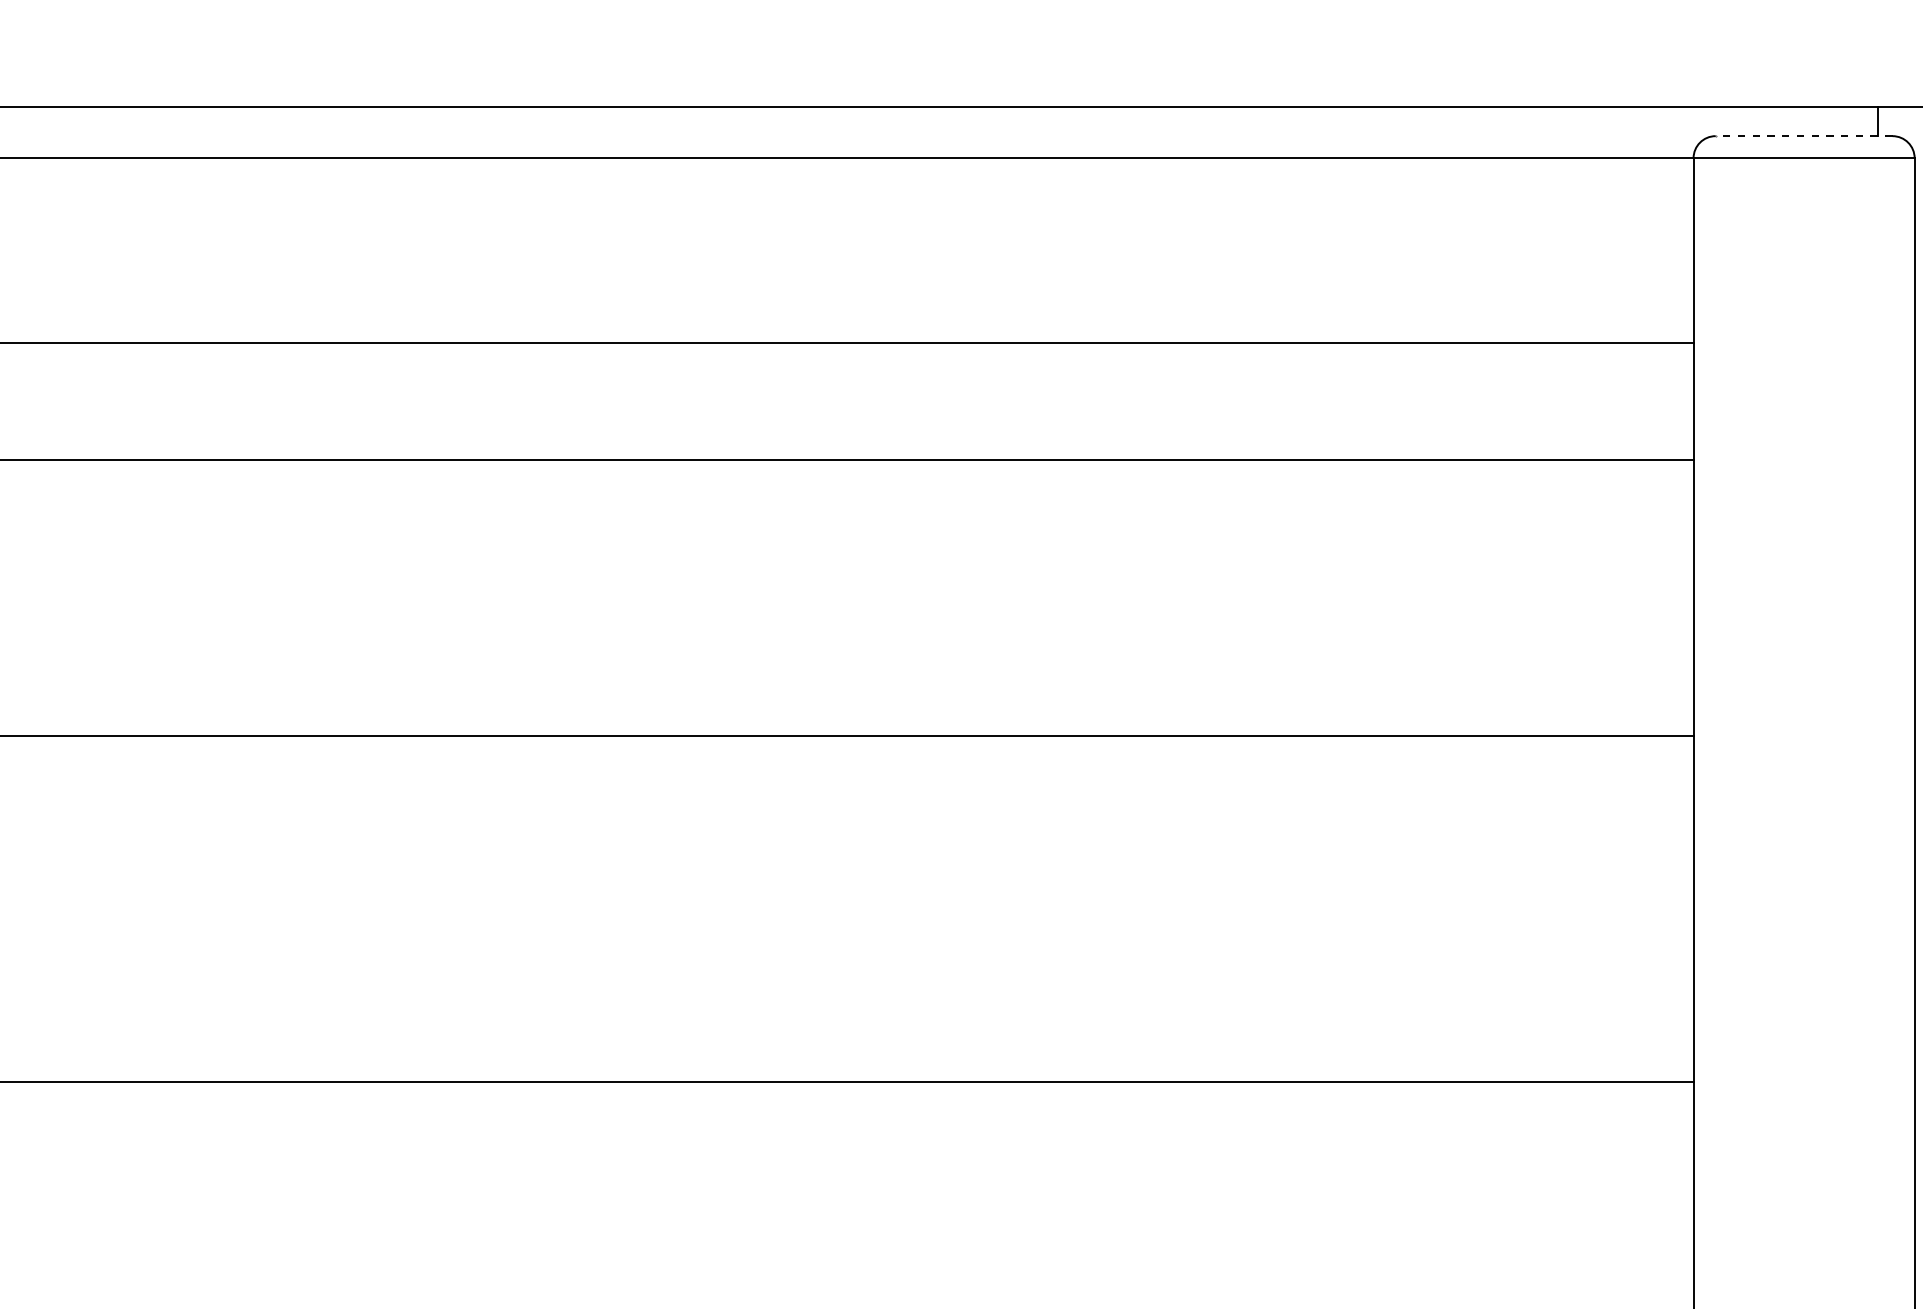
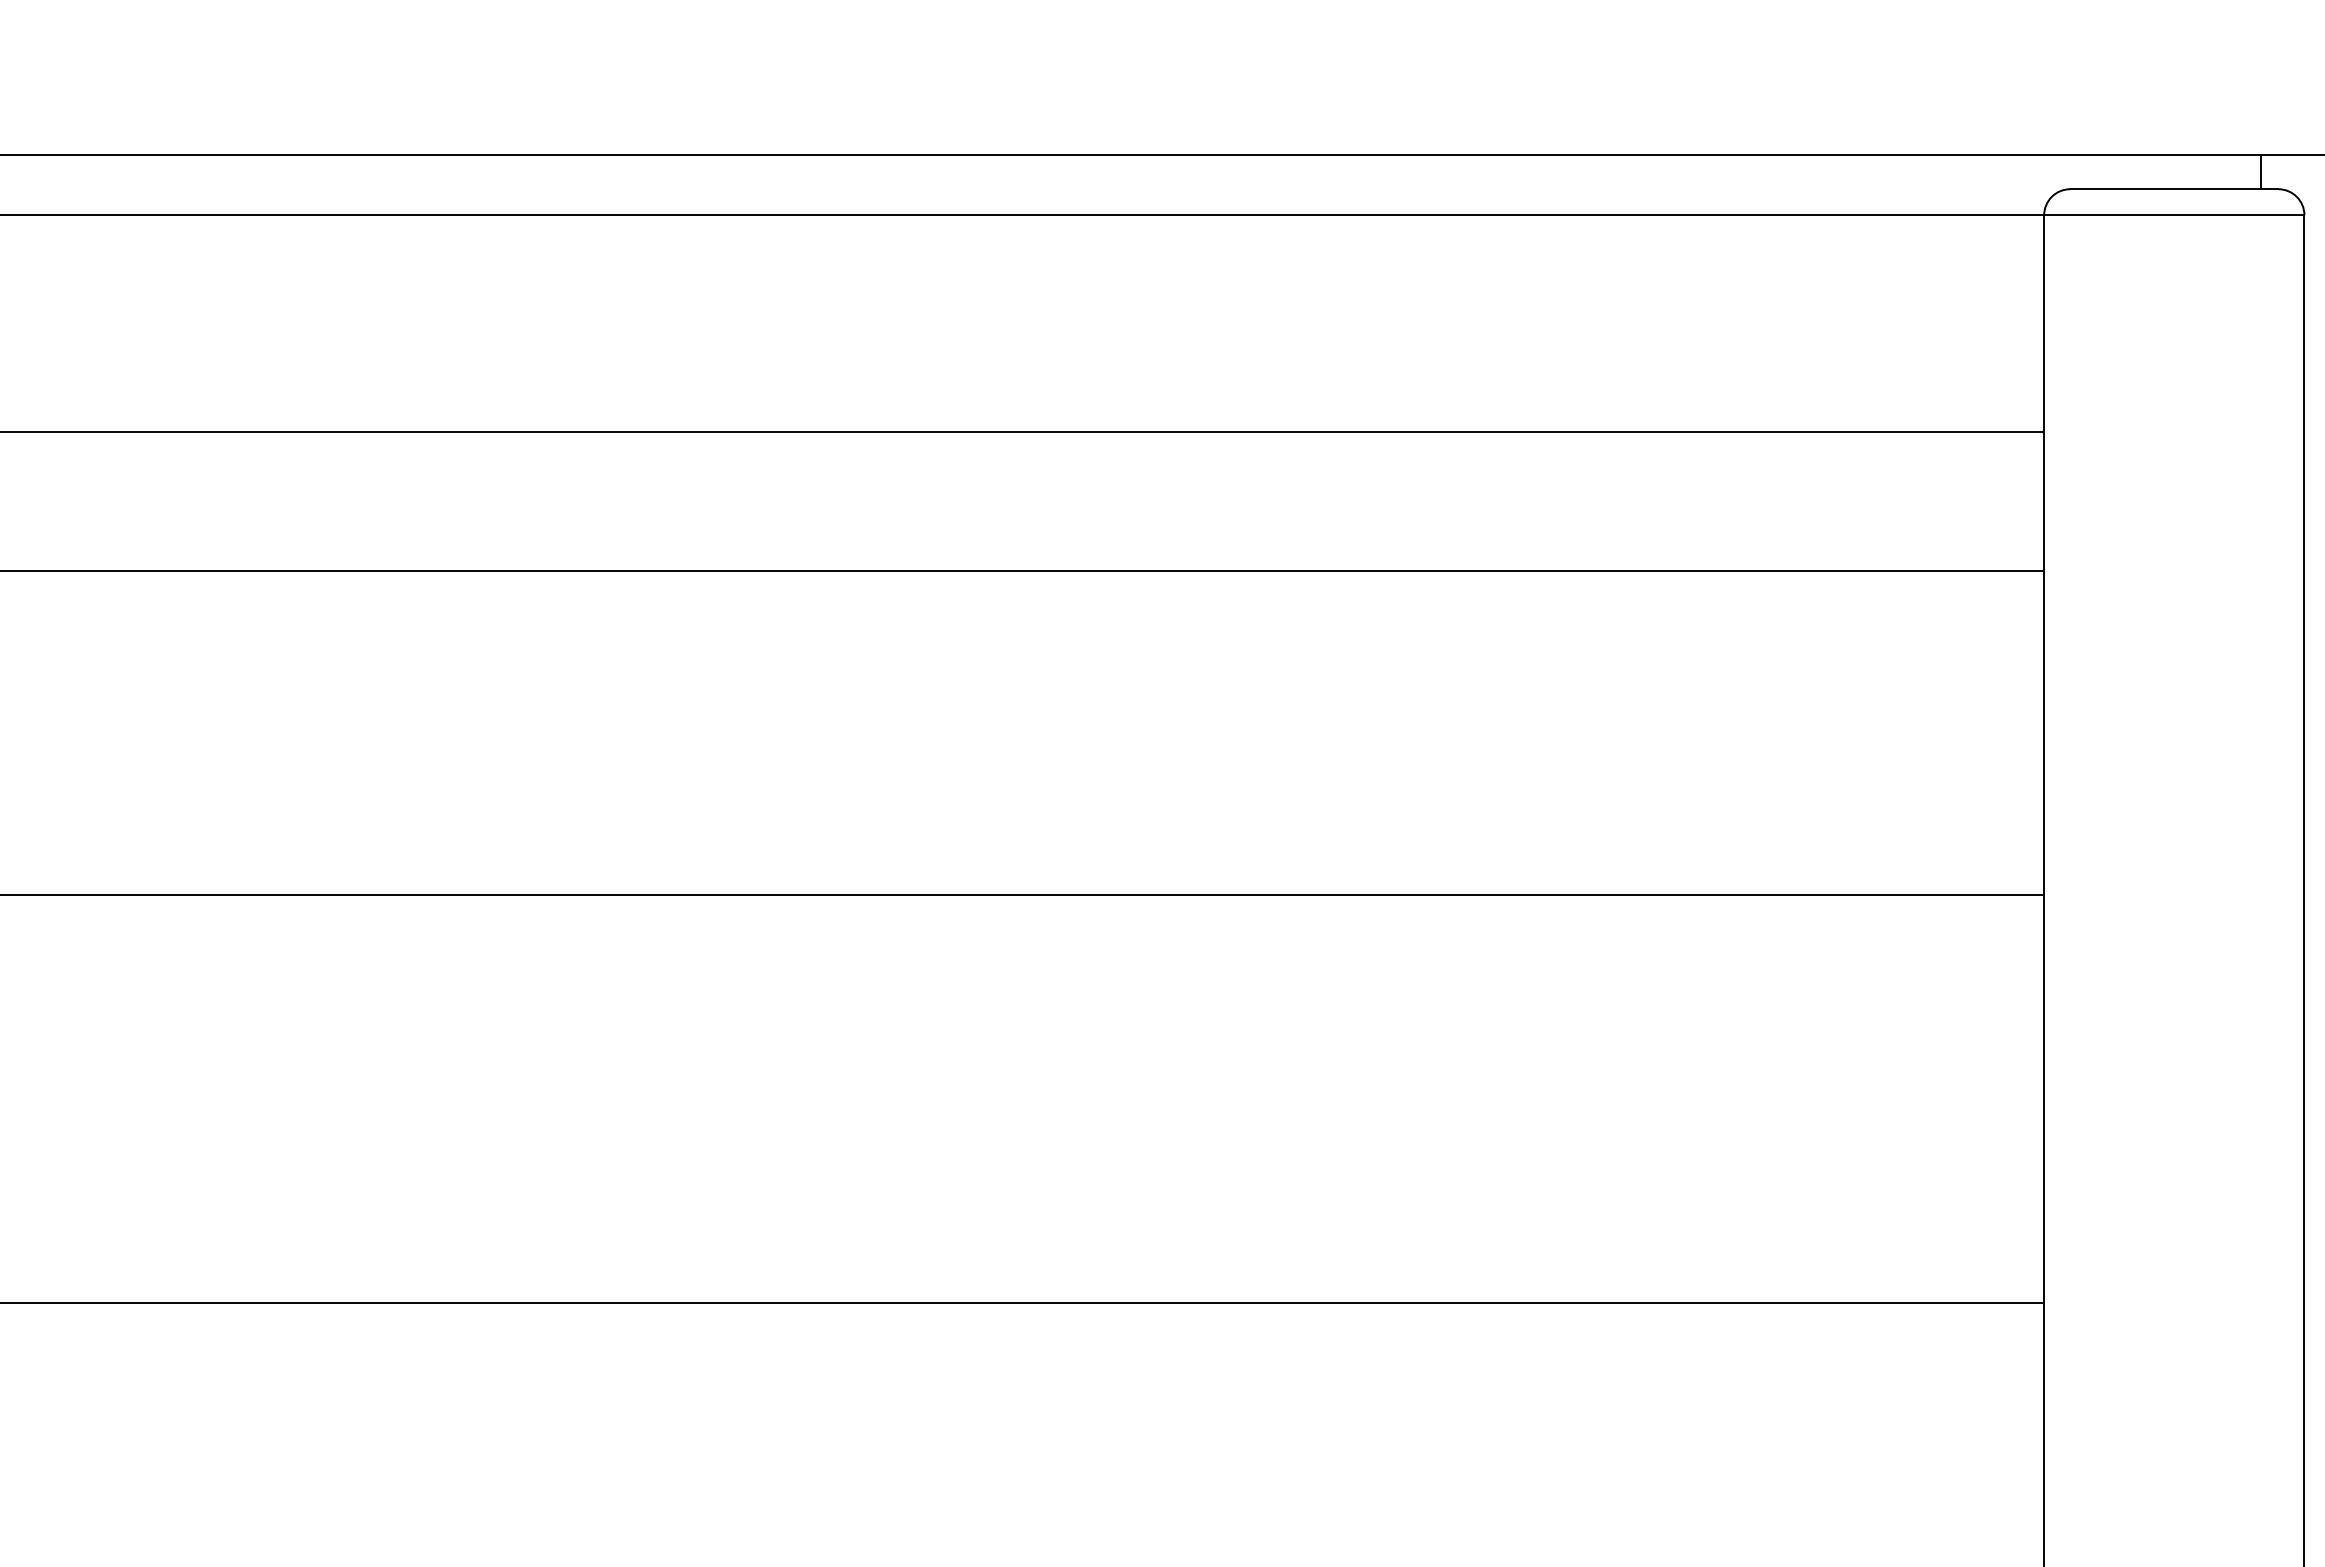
line: (1803, 136) -> (2173, 189), dashed -> solid

